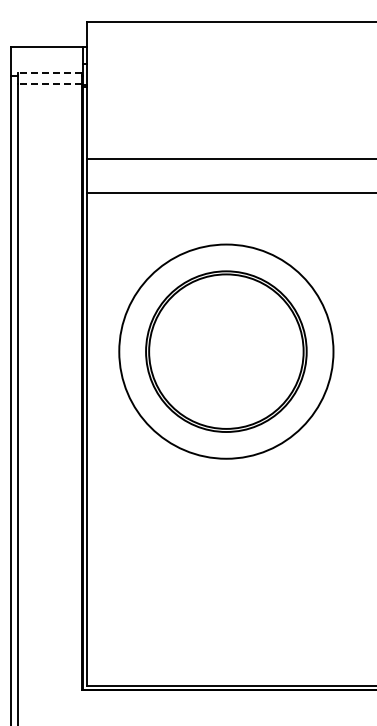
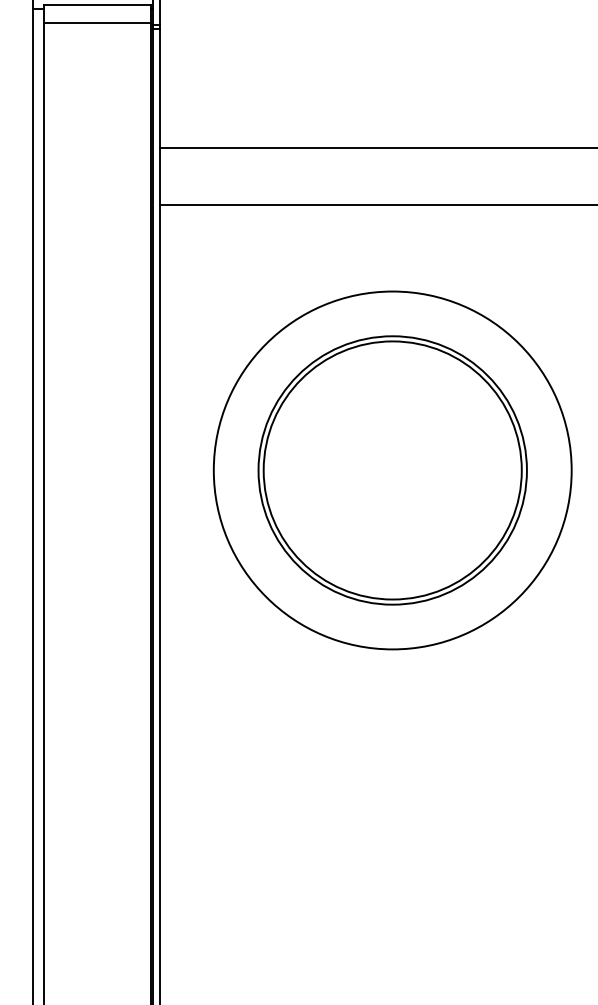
line: (49, 73) -> (97, 5), dashed -> solid
line: (49, 83) -> (97, 22), dashed -> solid

